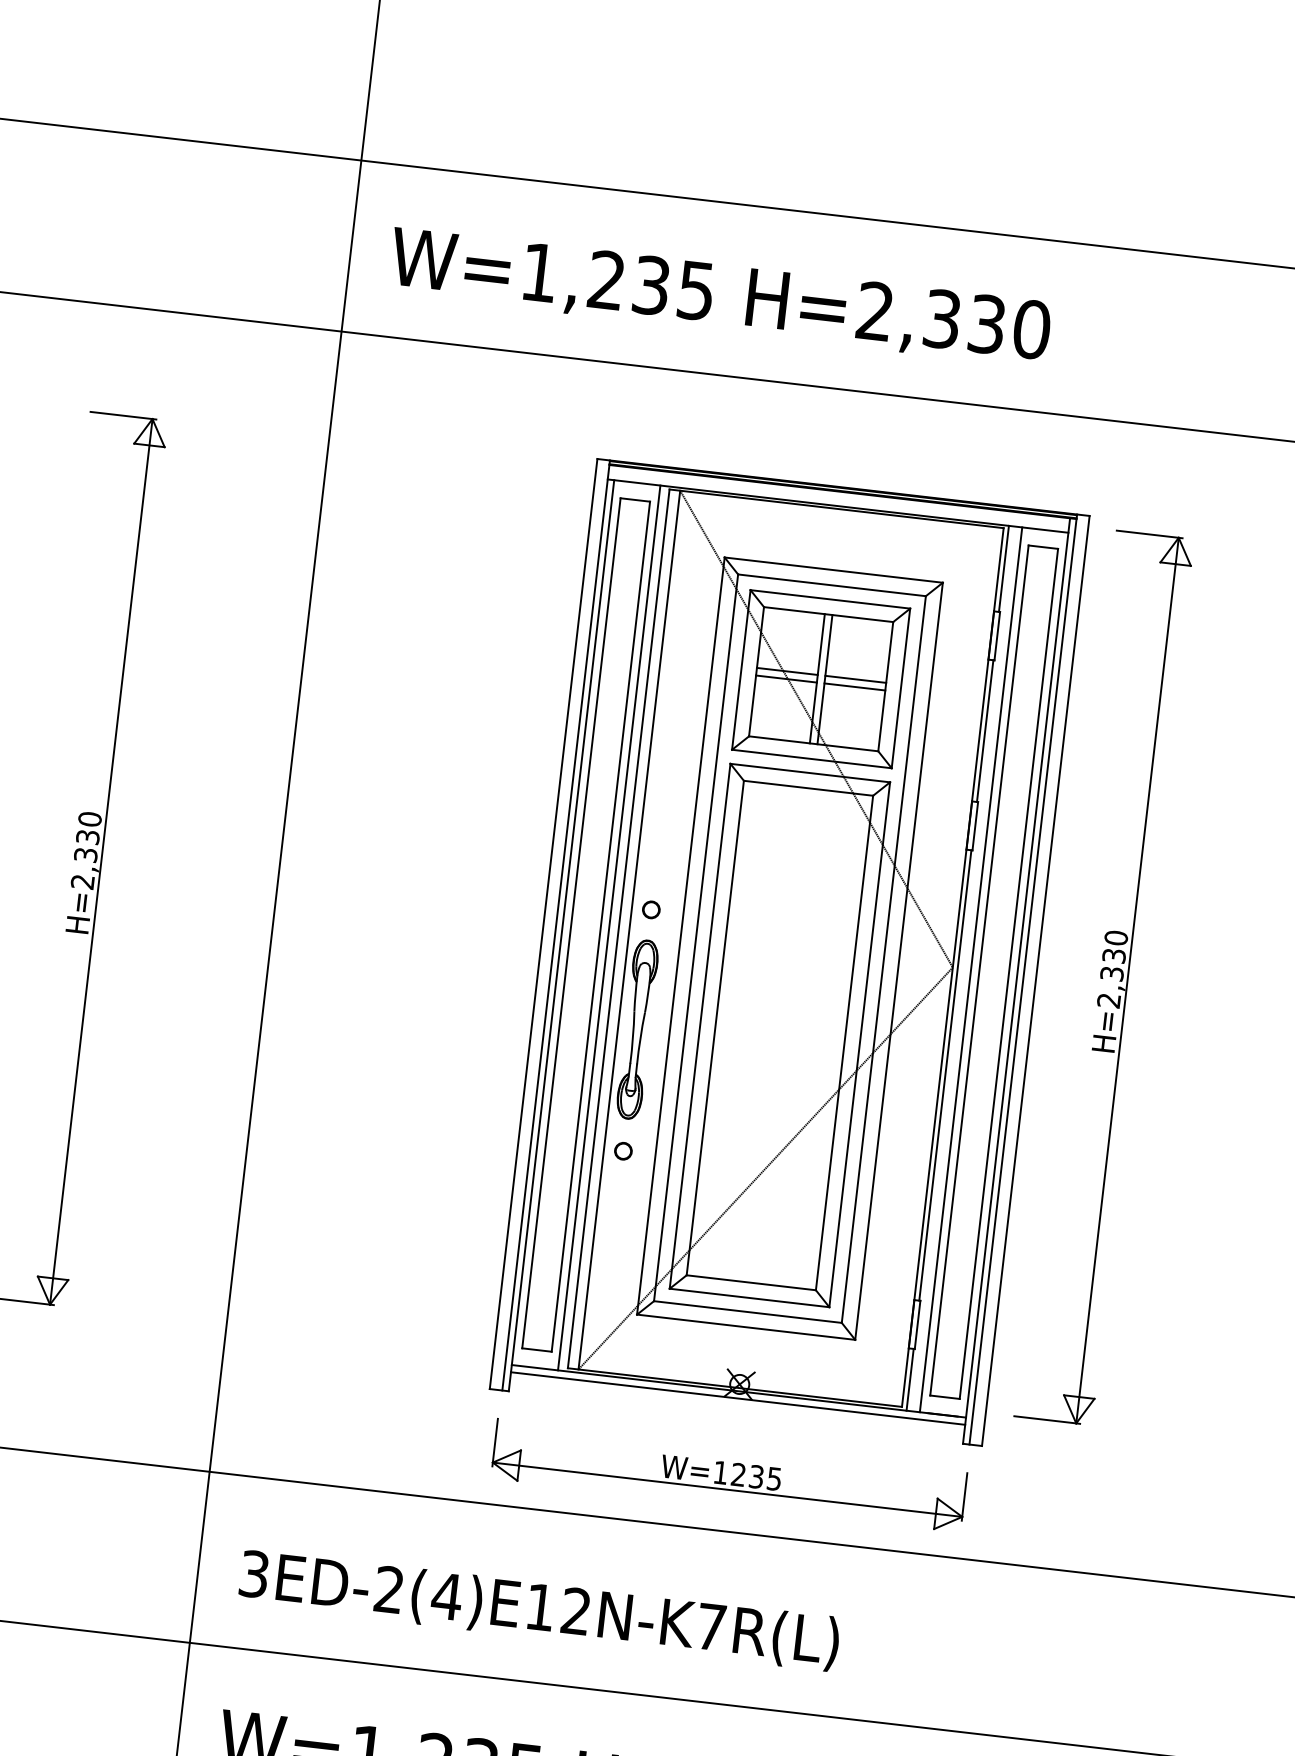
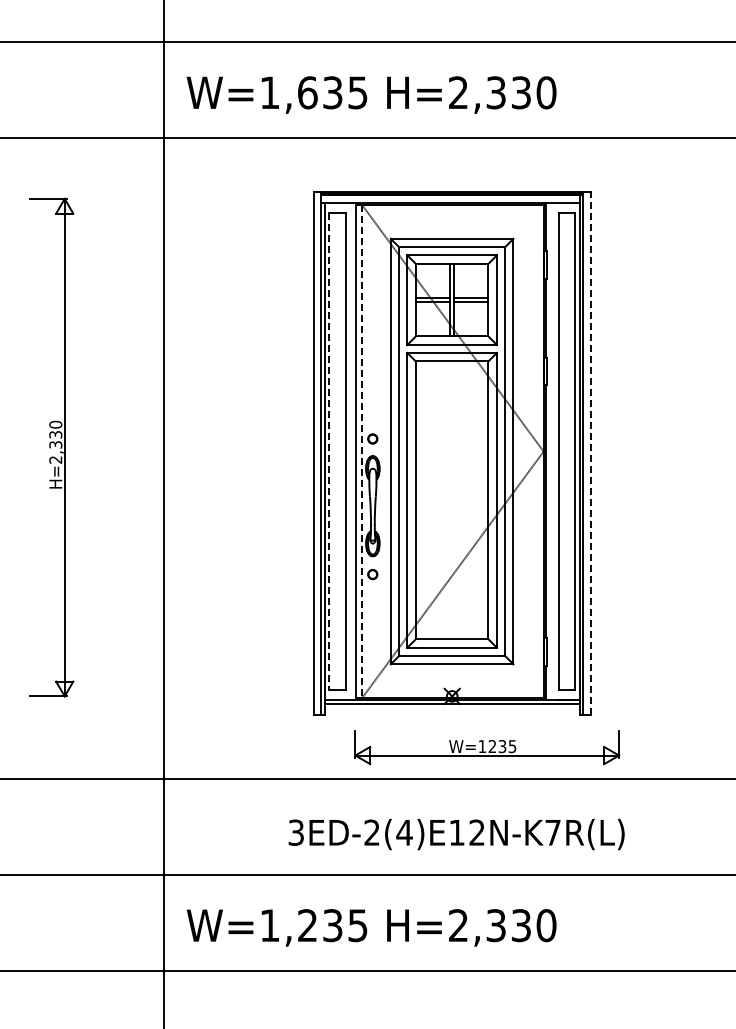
text: (606, 279) -> (307, 92), W=1,235 -> W=1,635
line: (571, 923) -> (329, 451), solid -> dashed
line: (609, 927) -> (350, 451), removed
line: (628, 929) -> (361, 451), solid -> dashed
line: (970, 969) -> (553, 451), removed
part: (1104, 977) -> (628, 447), removed
line: (1035, 980) -> (590, 453), solid -> dashed
part: (729, 1475) -> (487, 747), moved
text: (539, 1610) -> (456, 834), moved

